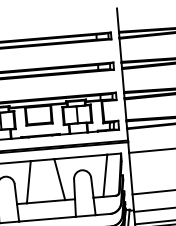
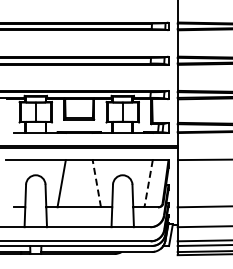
line: (105, 175) -> (148, 183), solid -> dashed
line: (59, 179) -> (96, 183), solid -> dashed

